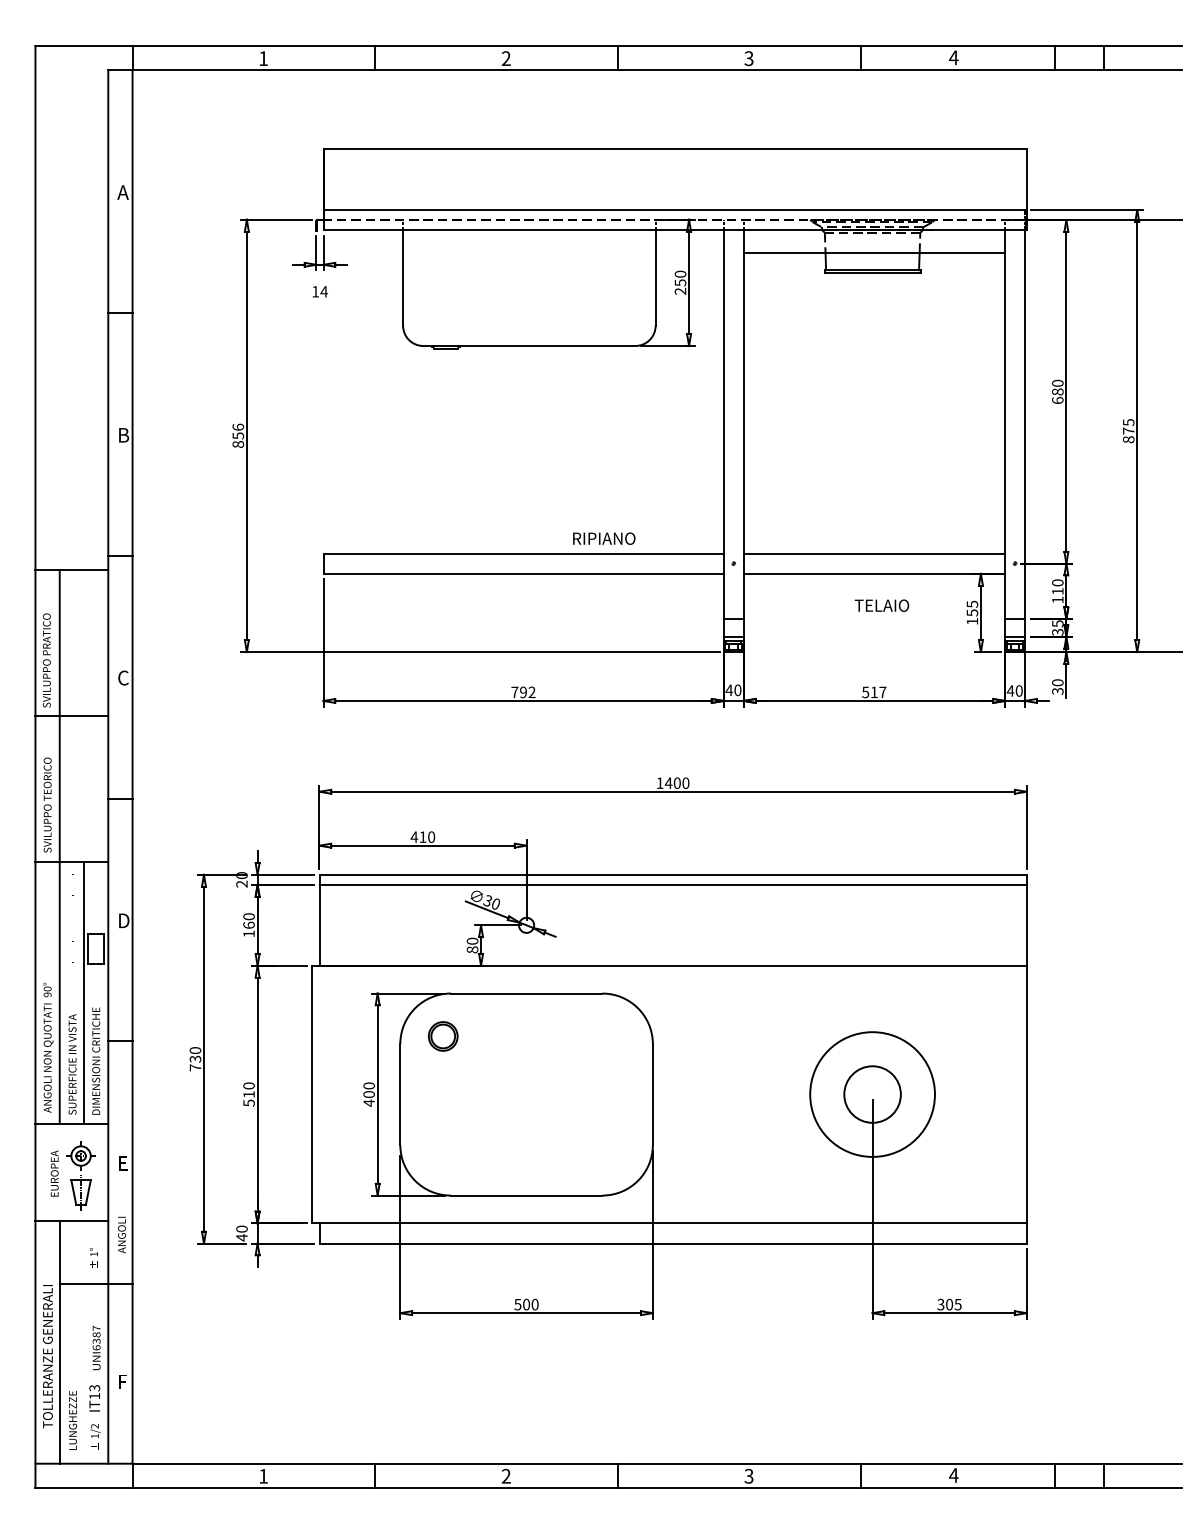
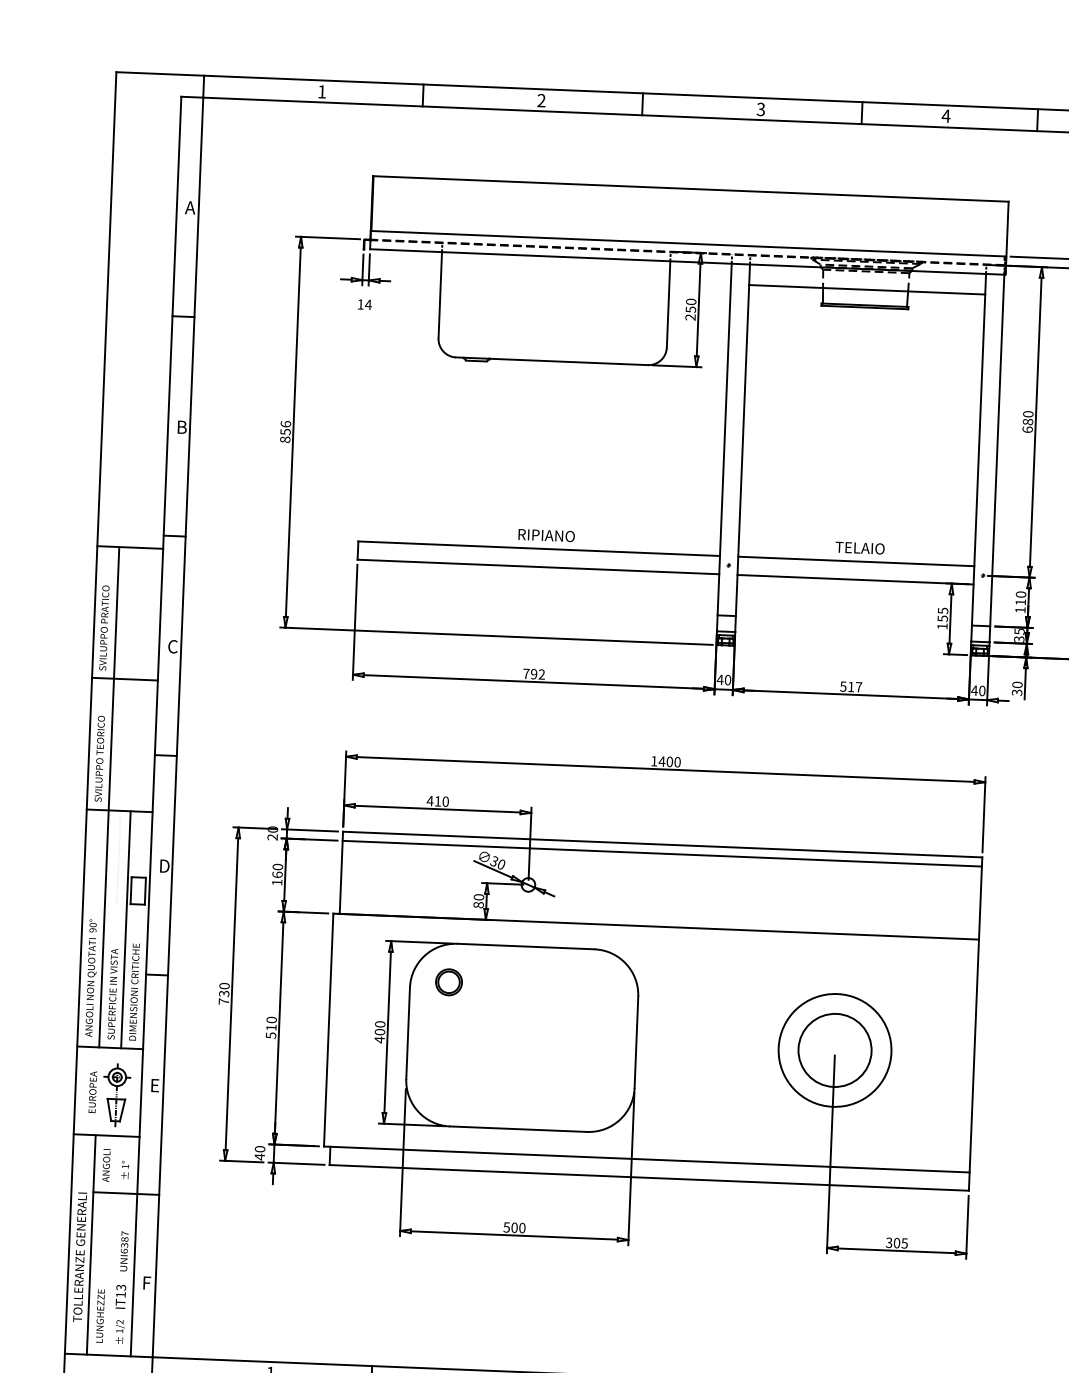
text: (604, 538) -> (546, 535), moved
text: (881, 605) -> (859, 547), moved
circle: (872, 1094) -> (834, 1050), size x1.43
text: (121, 1234) -> (106, 1165), moved

